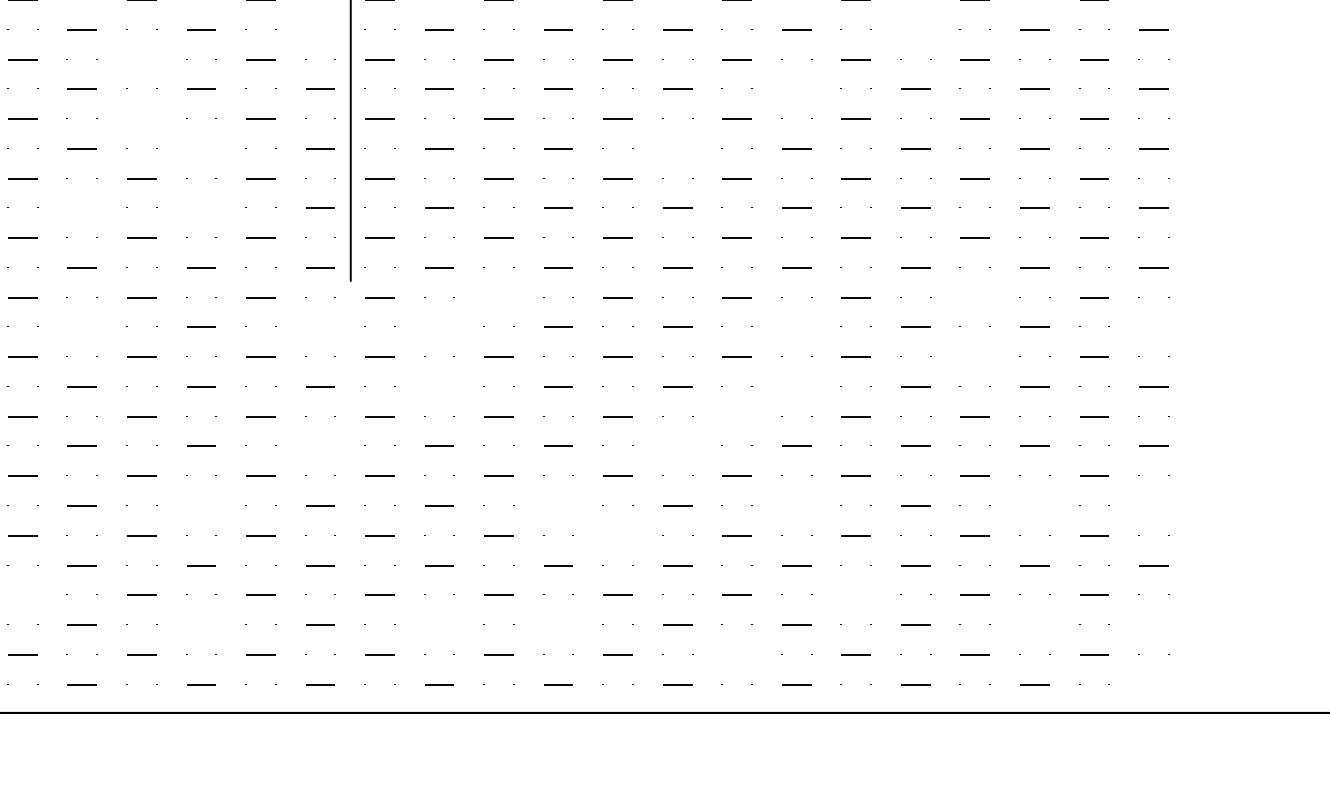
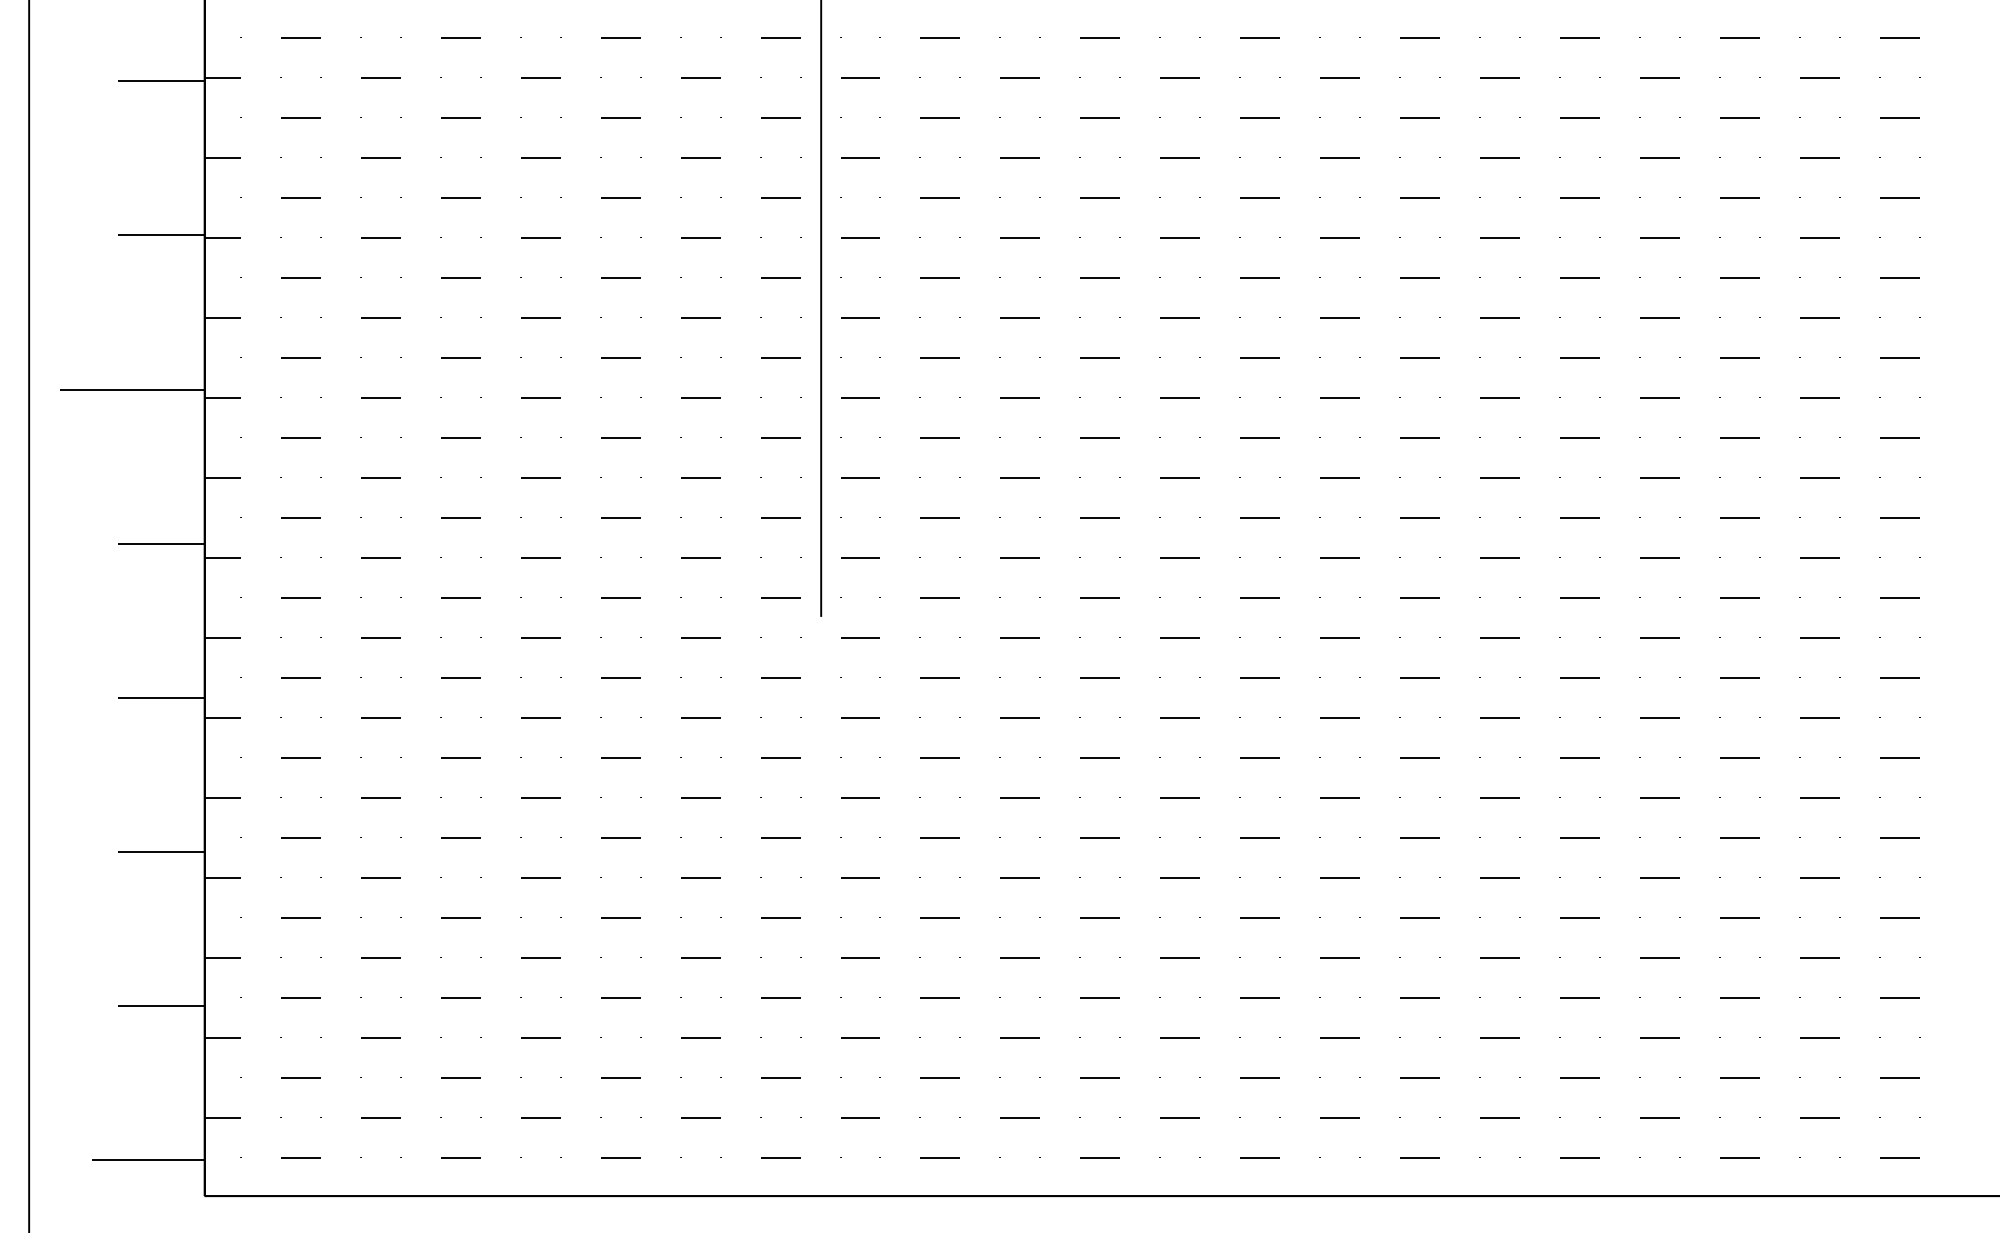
line: (320, 29) -> (780, 277), added
line: (915, 29) -> (1579, 277), added
line: (141, 58) -> (540, 317), added
line: (796, 88) -> (1419, 357), added
line: (141, 118) -> (540, 397), added
line: (201, 148) -> (620, 437), added
line: (676, 148) -> (1259, 437), added
line: (82, 207) -> (460, 517), added
line: (201, 207) -> (620, 517), added
line: (498, 297) -> (1019, 637), added
line: (974, 297) -> (1659, 637), added
line: (82, 326) -> (460, 677), added
line: (320, 326) -> (780, 677), added
line: (438, 326) -> (939, 677), added
line: (796, 326) -> (1419, 677), added
line: (1153, 326) -> (1899, 677), added
line: (974, 356) -> (1659, 717), added
line: (438, 386) -> (939, 757), added
line: (796, 386) -> (1419, 757), added
line: (736, 416) -> (1339, 797), added
line: (320, 446) -> (780, 837), added
line: (676, 446) -> (1259, 837), added
line: (201, 505) -> (620, 917), added
line: (557, 505) -> (1099, 917), added
line: (796, 505) -> (1419, 917), added
line: (1034, 505) -> (1739, 917), added
line: (1153, 505) -> (1899, 917), added
line: (617, 535) -> (1179, 957), added
line: (22, 594) -> (380, 1037), added
line: (855, 594) -> (1499, 1037), added
line: (201, 624) -> (620, 1077), added
line: (438, 624) -> (939, 1077), added
line: (557, 624) -> (1099, 1077), added
line: (1034, 624) -> (1739, 1077), added
line: (1153, 624) -> (1899, 1077), added
line: (736, 654) -> (1339, 1117), added
line: (1153, 684) -> (1899, 1157), added

